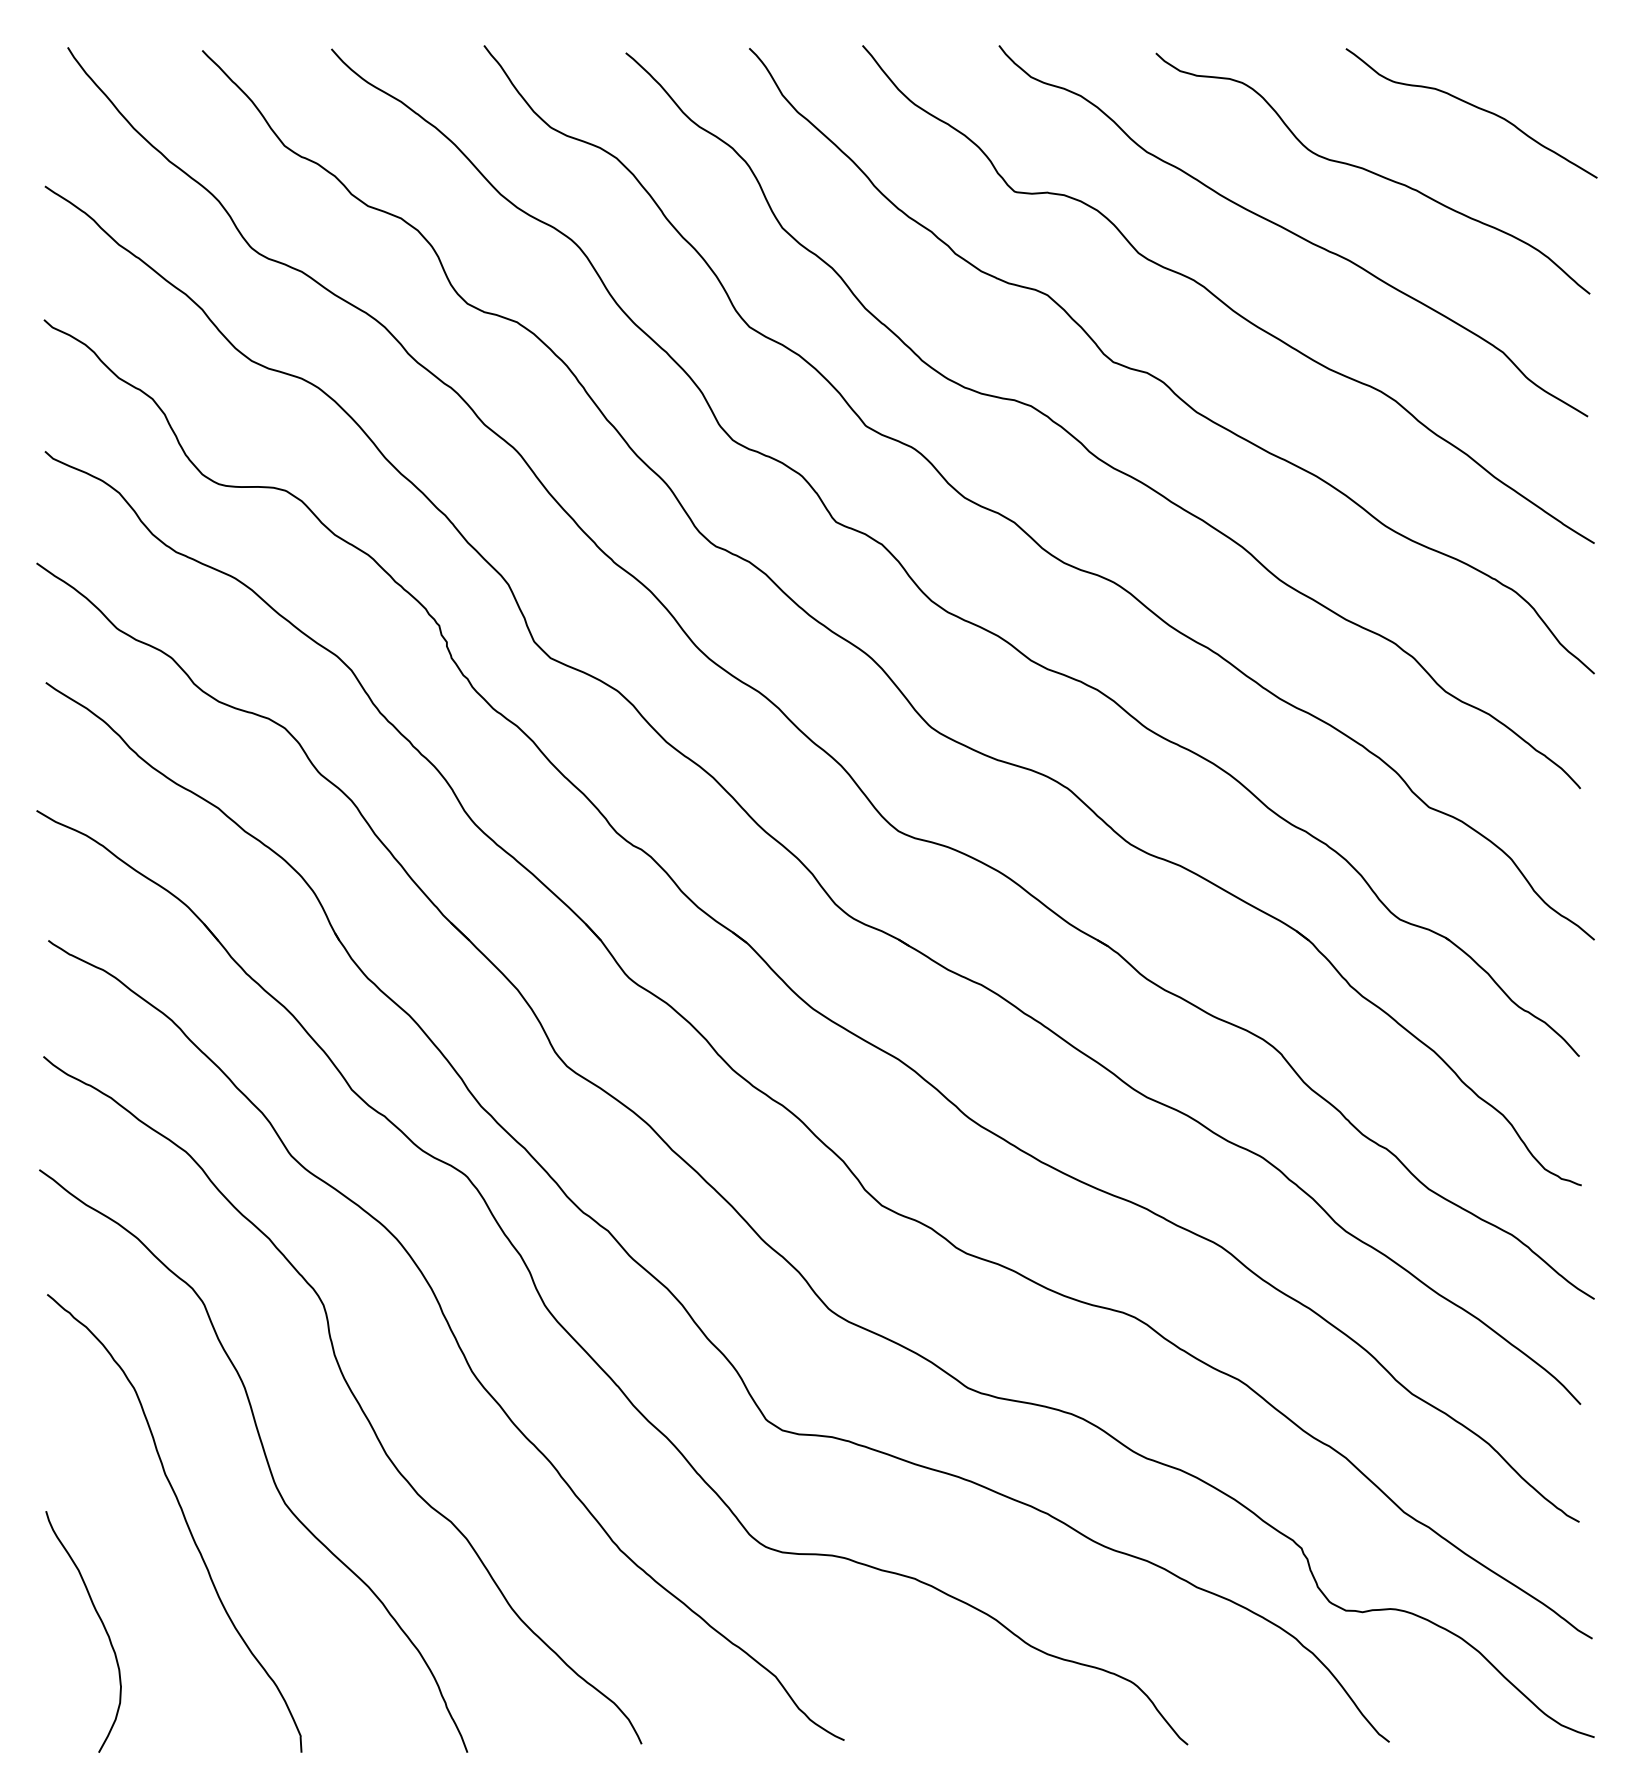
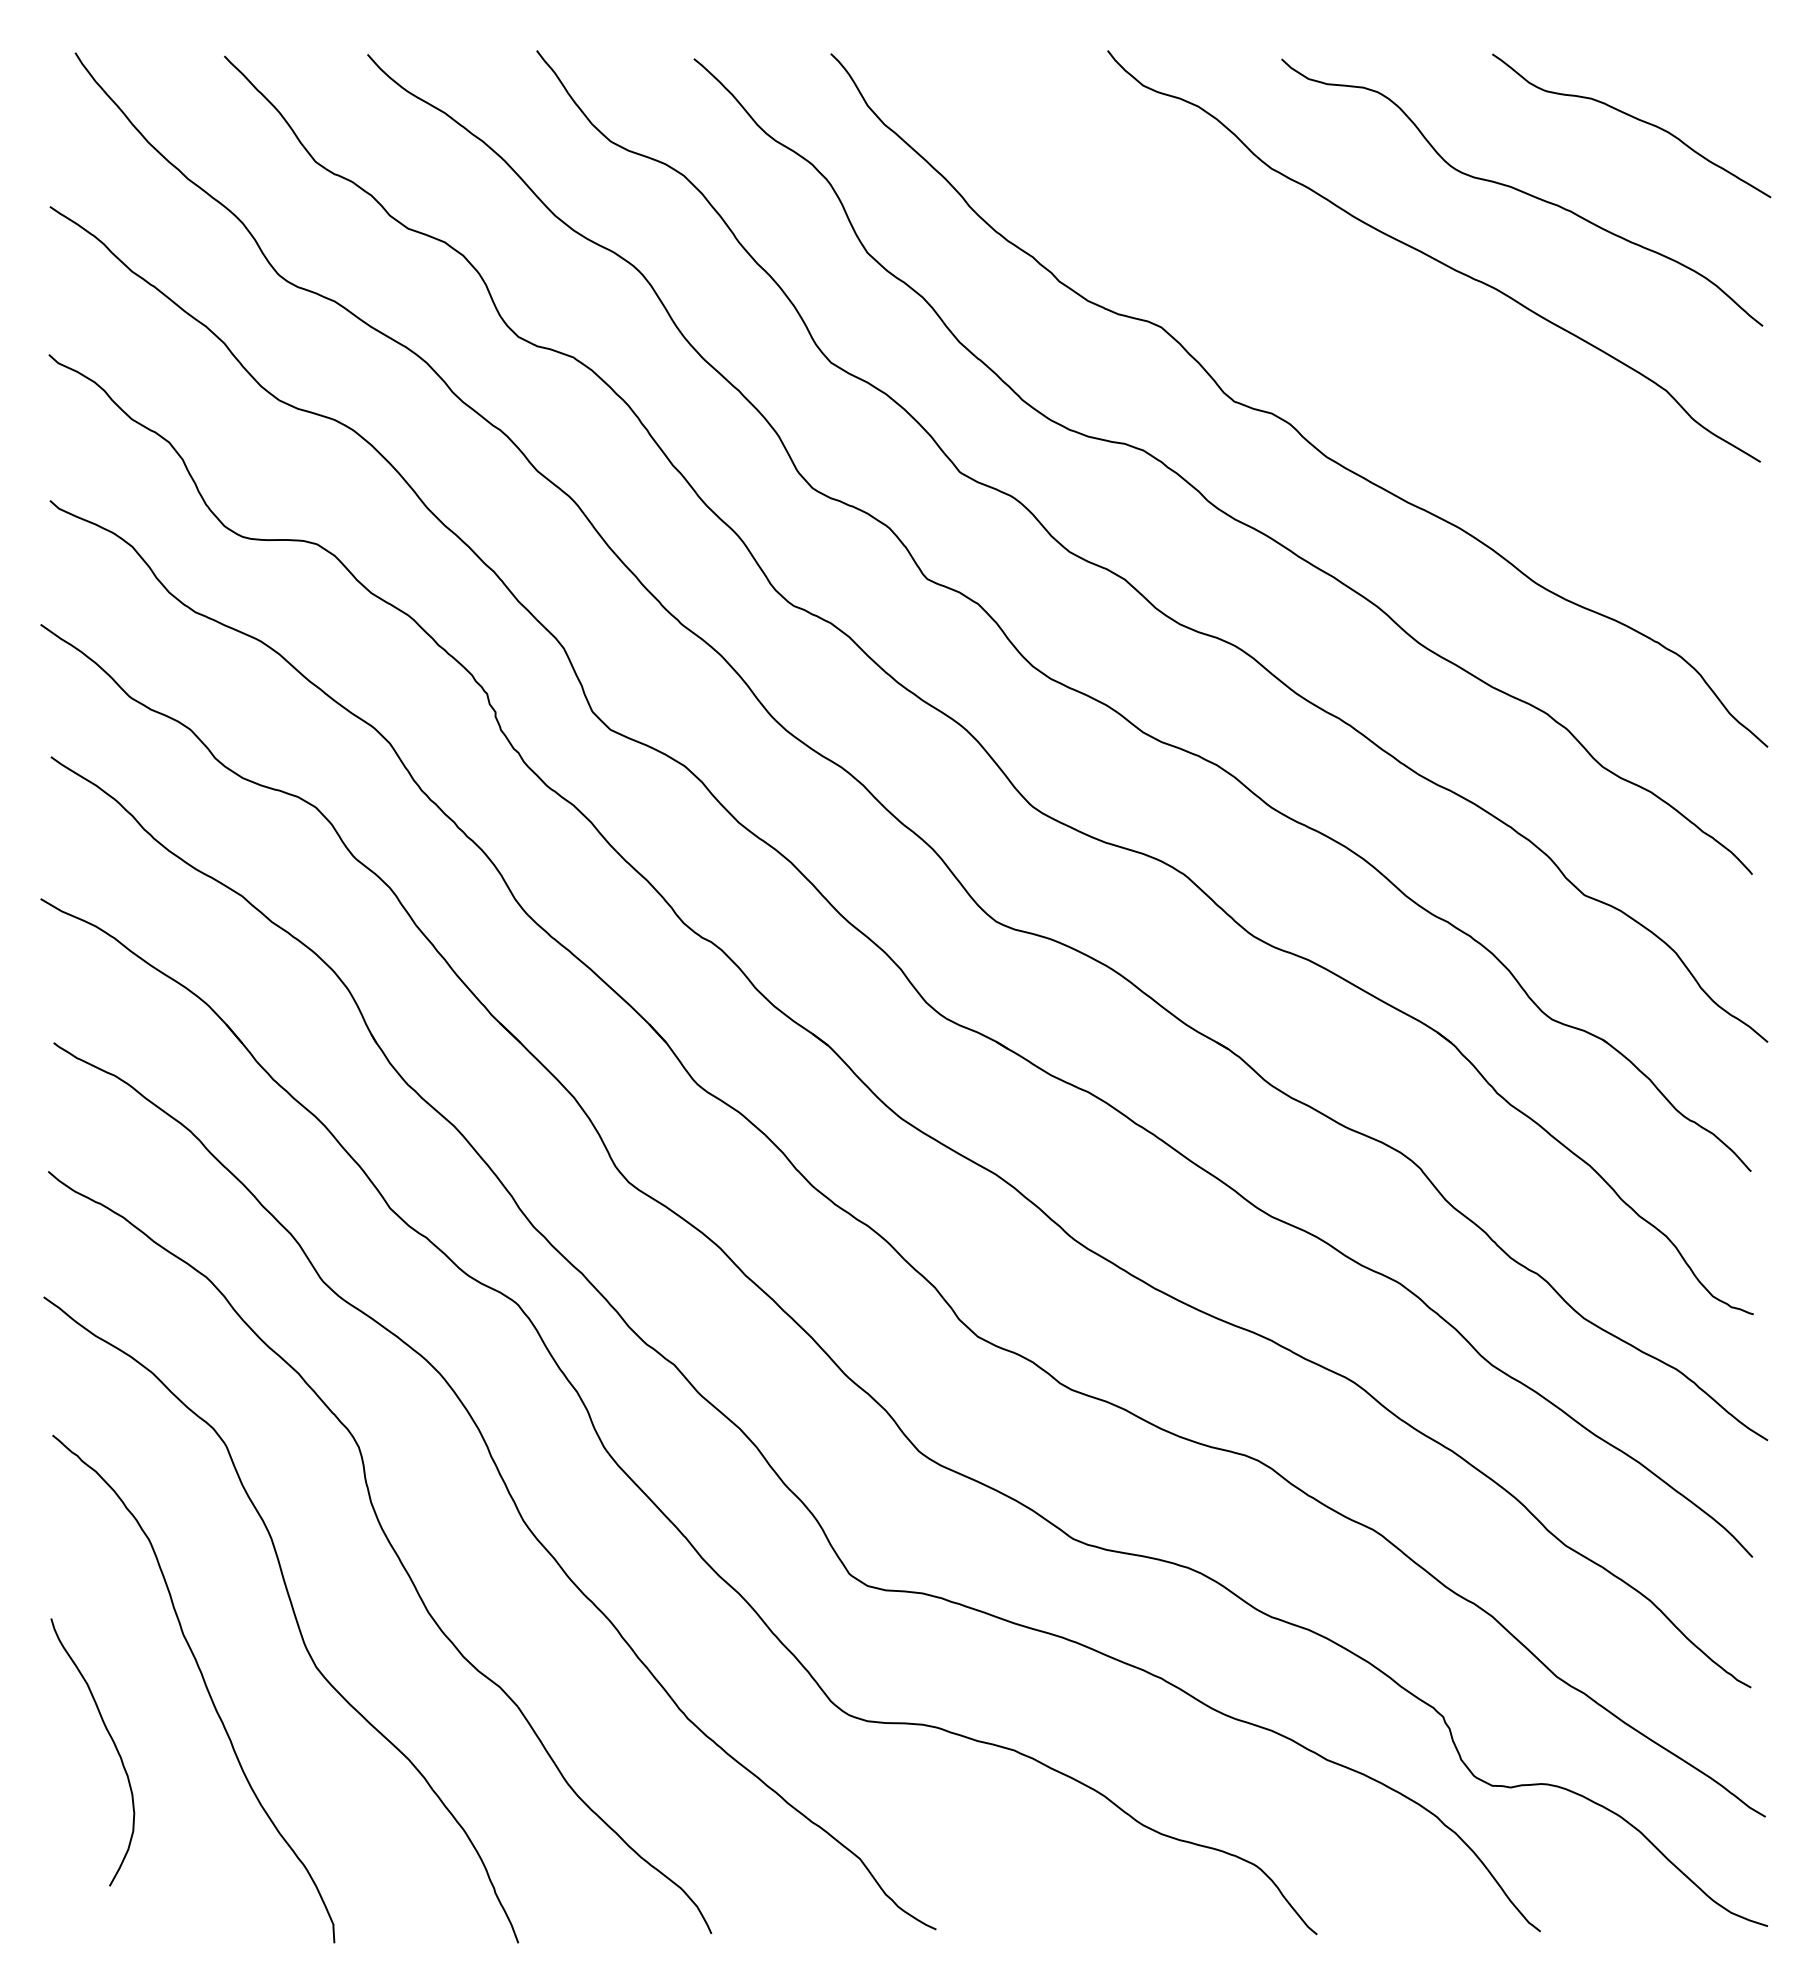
curve: (1222, 300) -> (1355, 333), removed
curve: (101, 1623) -> (112, 1742), moved

